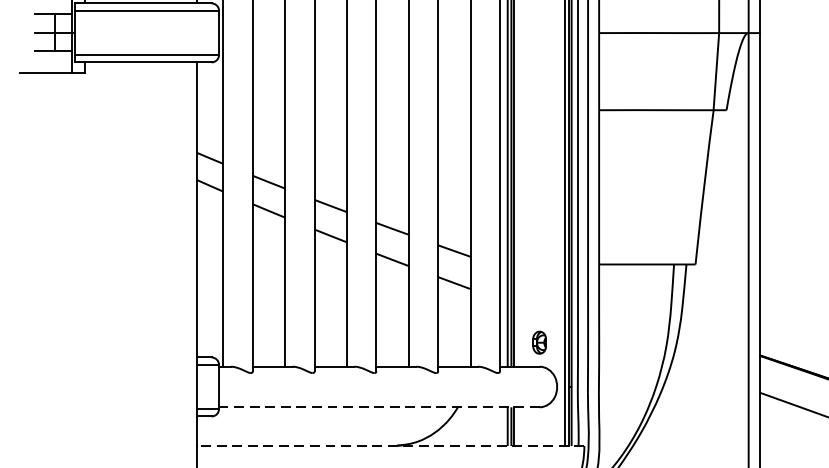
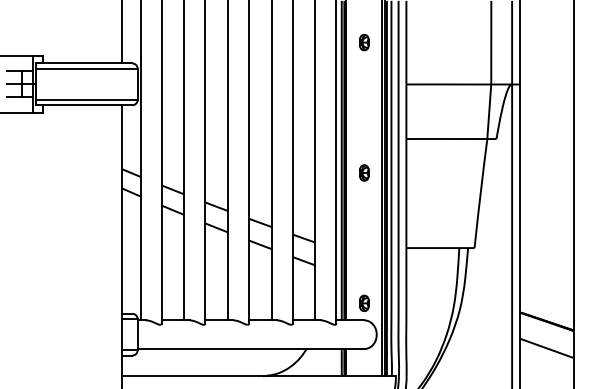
part: (539, 157) -> (364, 172), added
line: (378, 407) -> (250, 349), dashed -> solid
line: (391, 446) -> (259, 376), dashed -> solid

